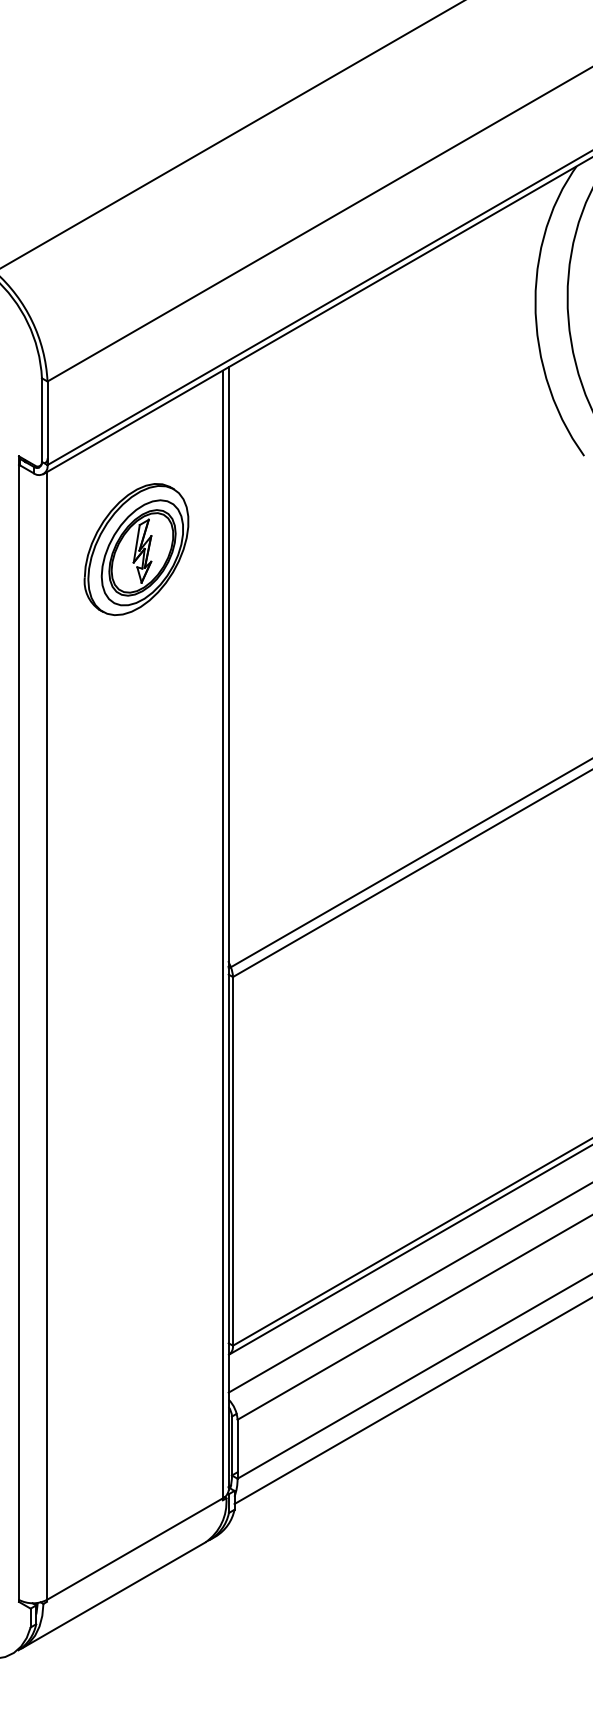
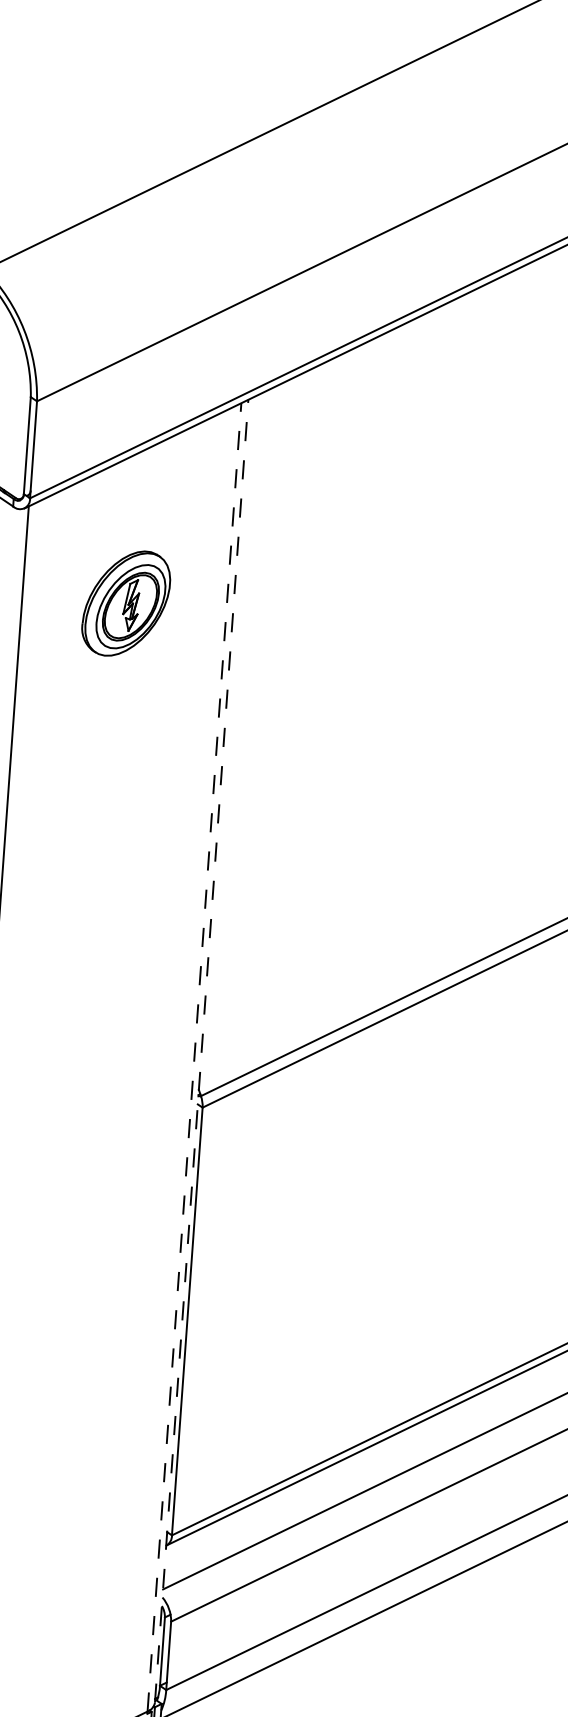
part: (136, 549) -> (126, 603), size x0.7
line: (228, 928) -> (201, 1050), solid -> dashed
line: (222, 934) -> (194, 1057), solid -> dashed

